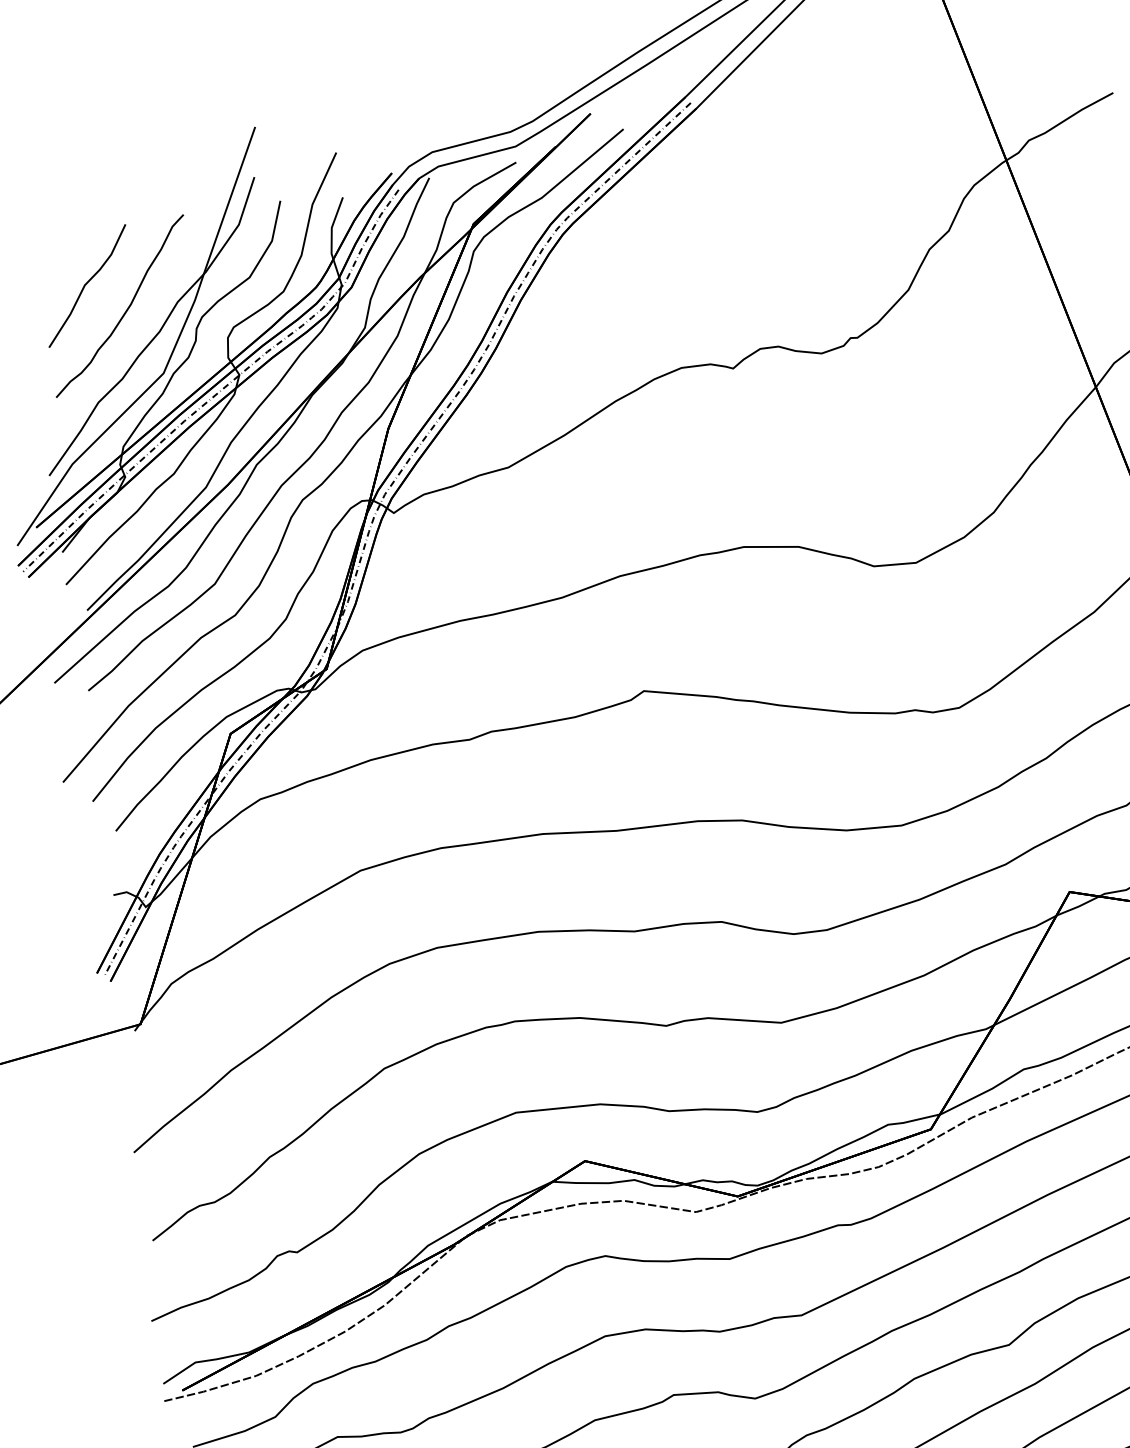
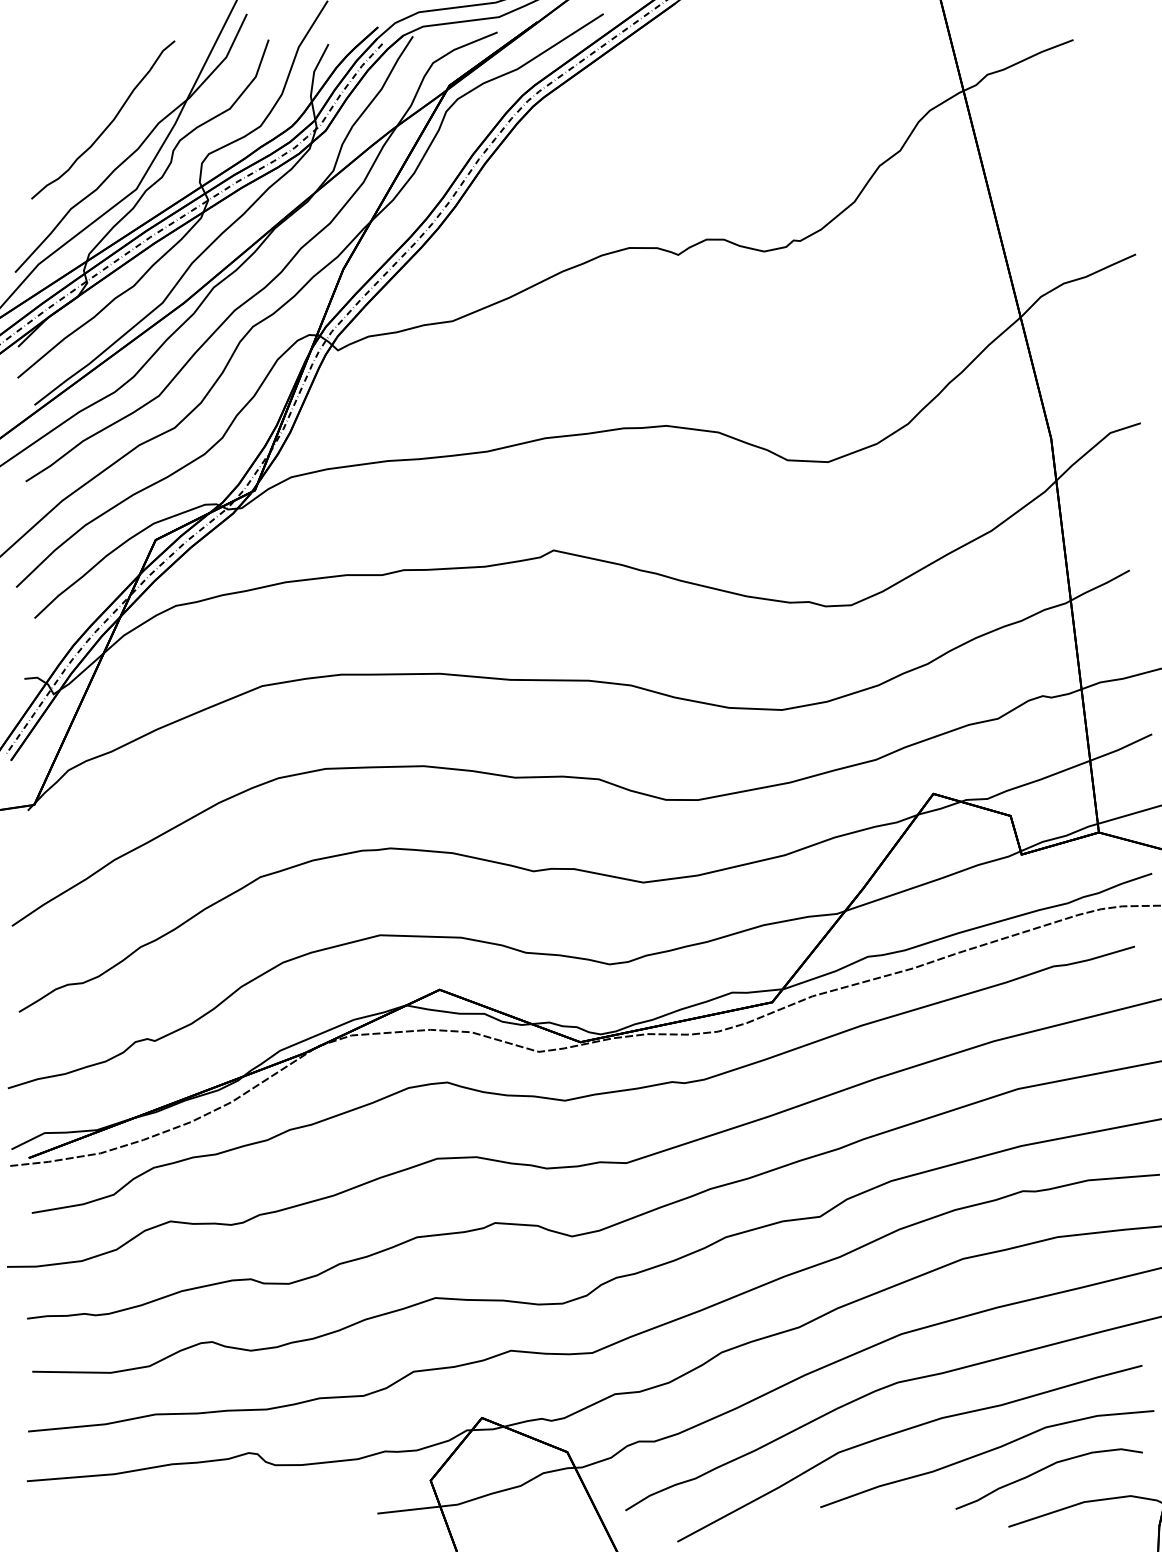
curve: (86, 284) -> (74, 95), removed

